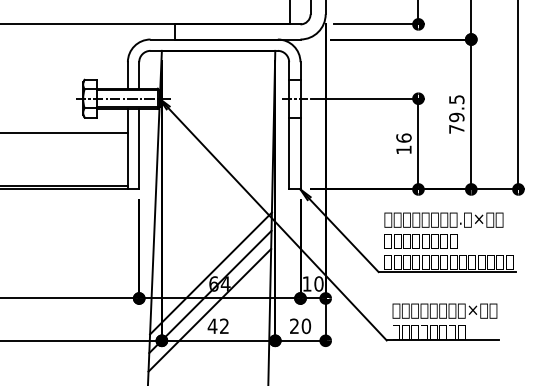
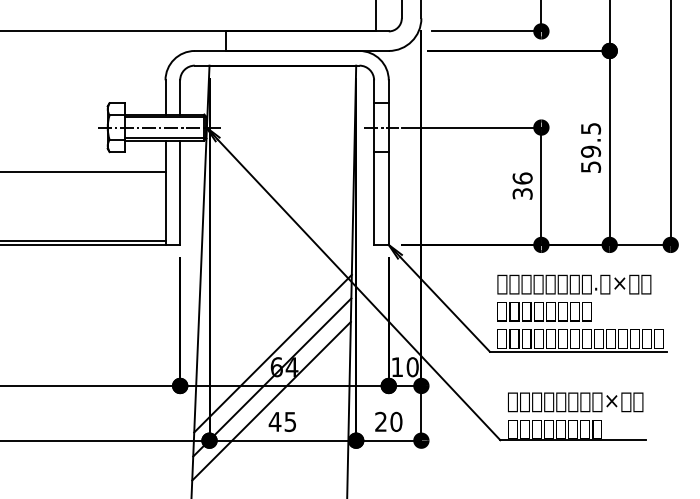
text: (456, 129) -> (590, 167), 79.5 -> 59.5
text: (403, 149) -> (522, 193), 16 -> 36
text: (224, 326) -> (290, 422), 42 -> 45

